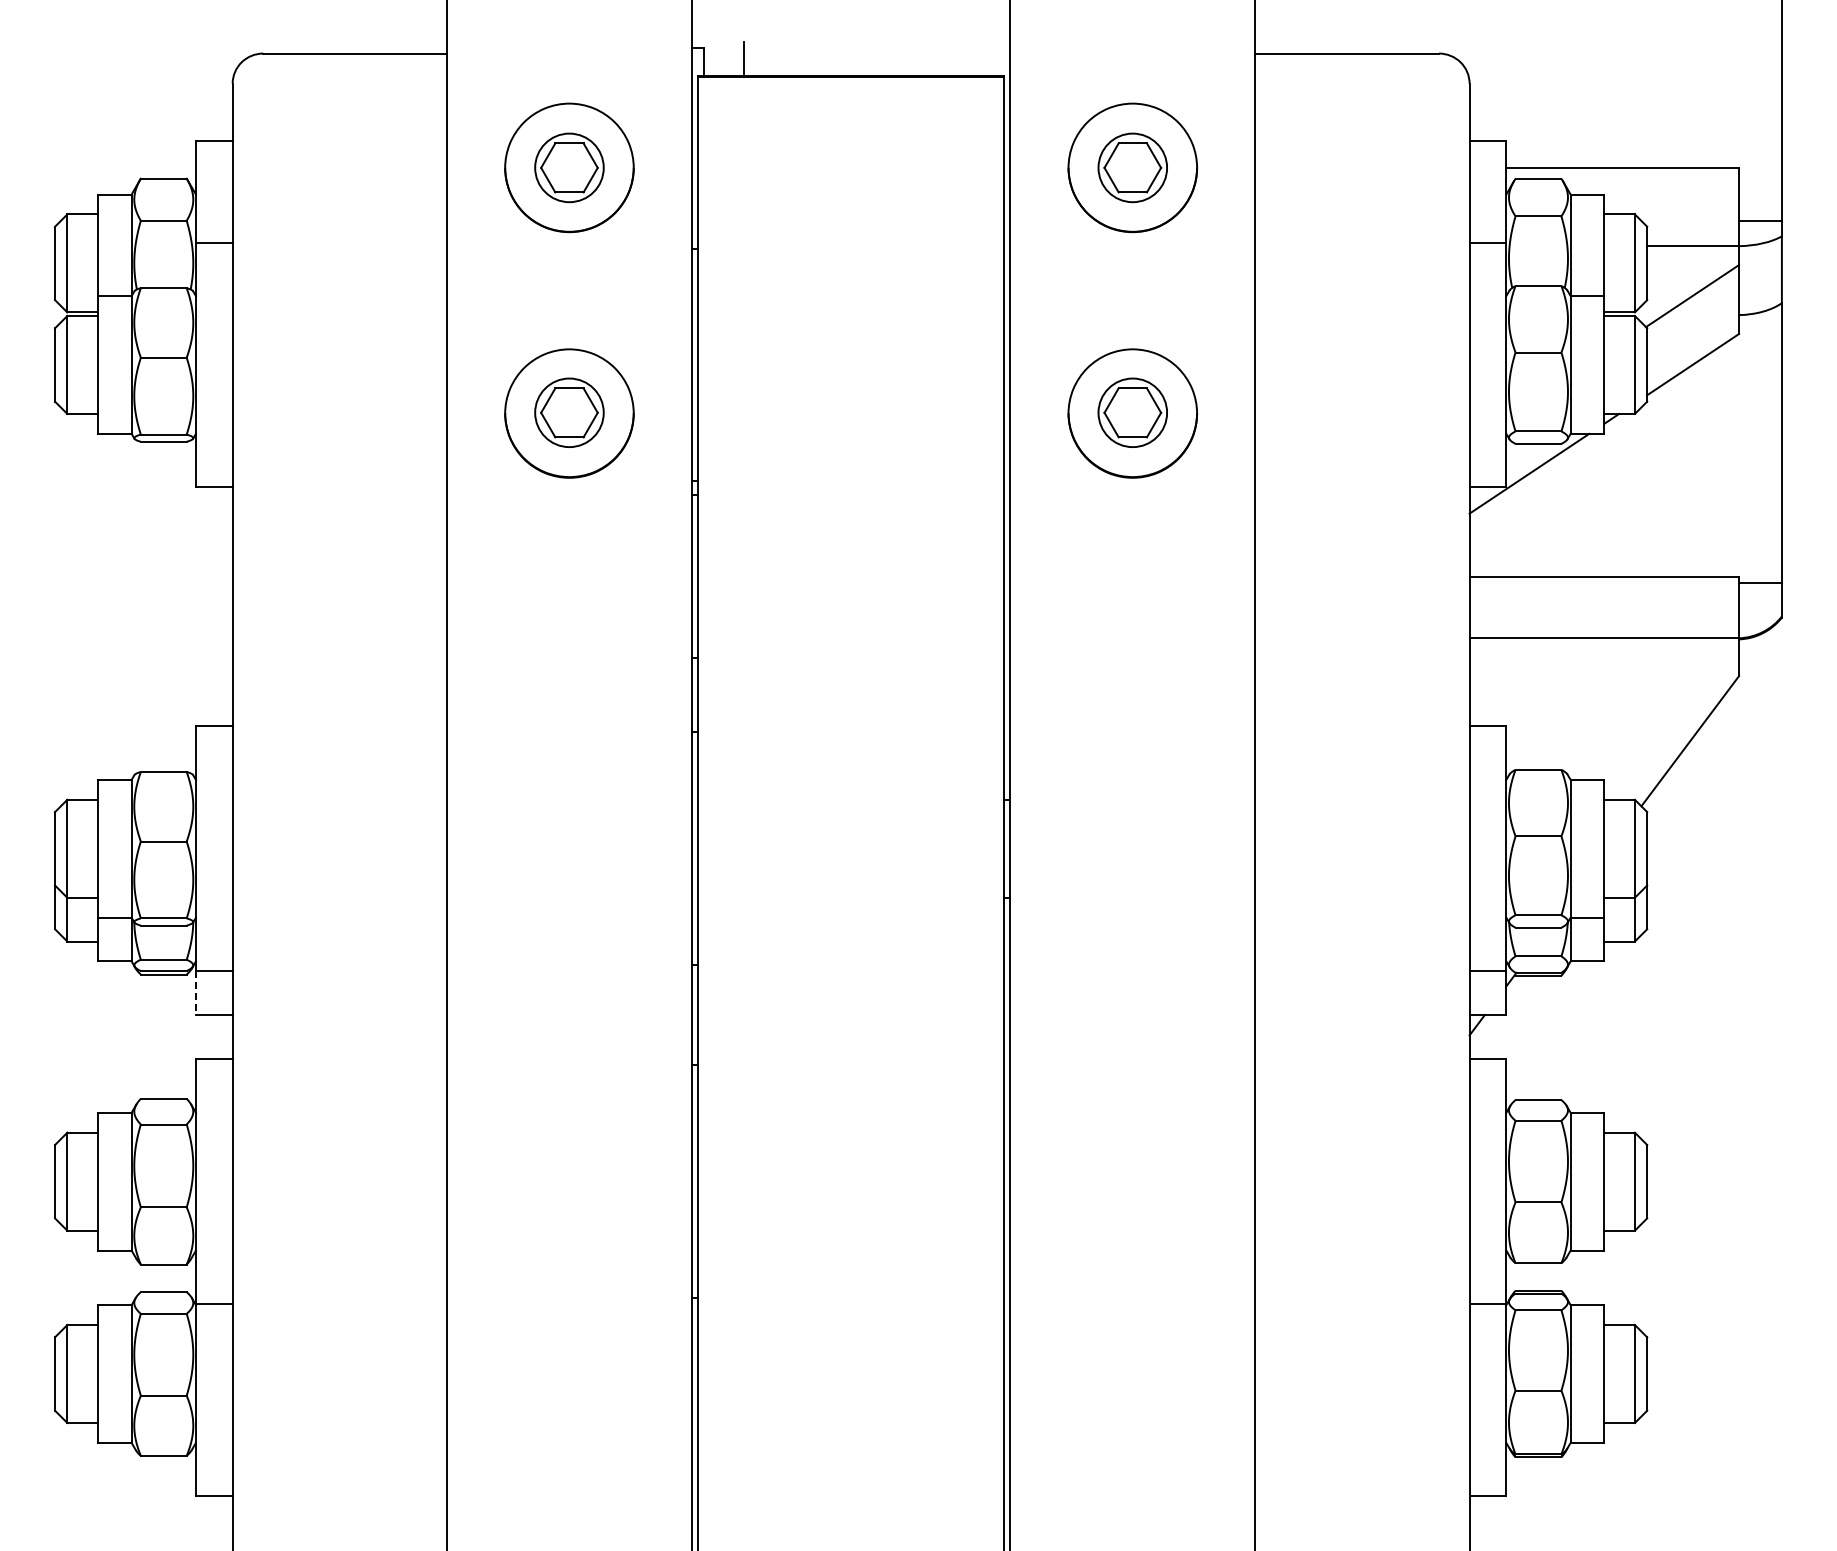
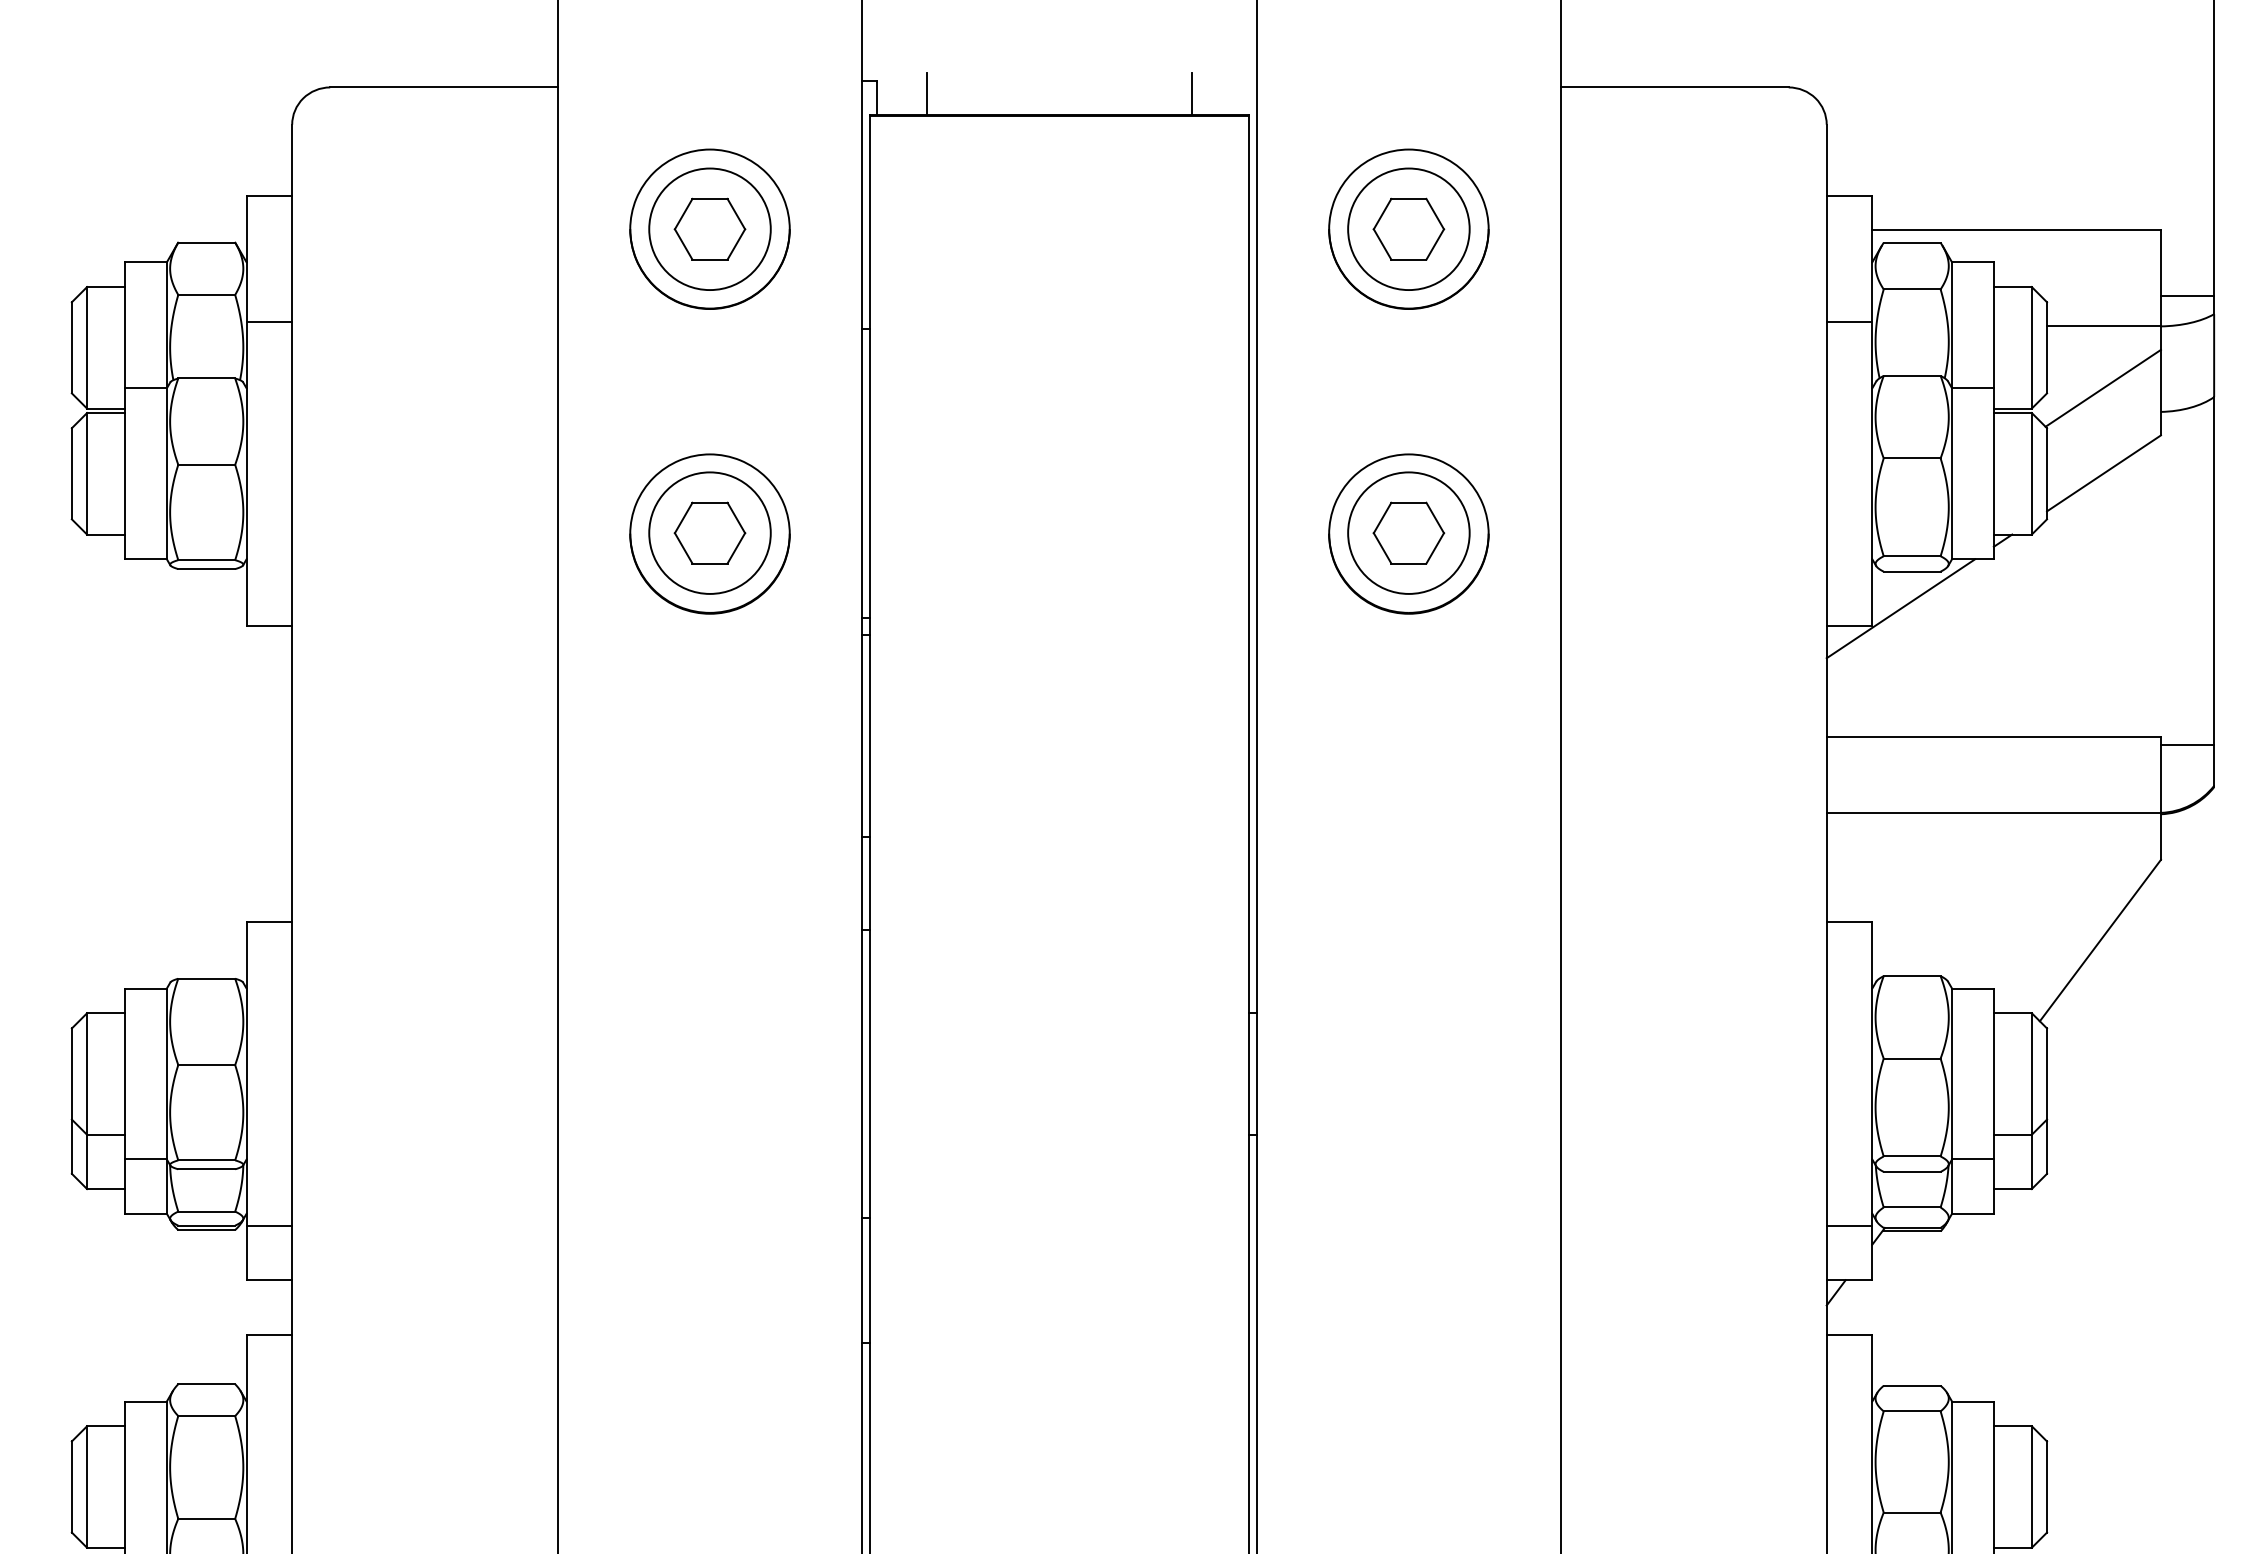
line: (958, 58) -> (1192, 93), added
circle: (569, 167) -> (710, 228), size x1.43
circle: (1132, 167) -> (1408, 228), size x1.43
circle: (569, 412) -> (710, 532), size x1.43
circle: (1132, 412) -> (1408, 532), size x1.43
line: (195, 993) -> (246, 1253), dashed -> solid

